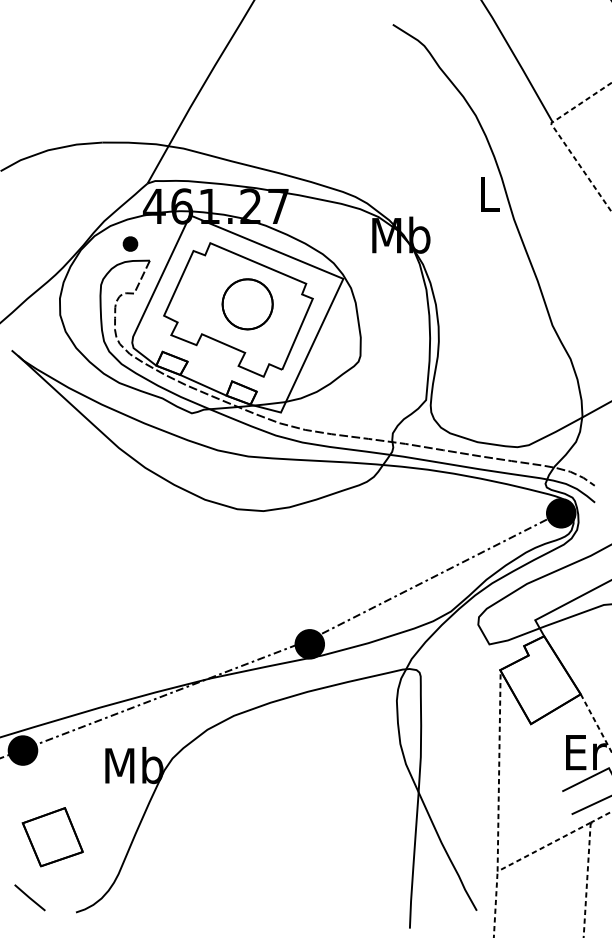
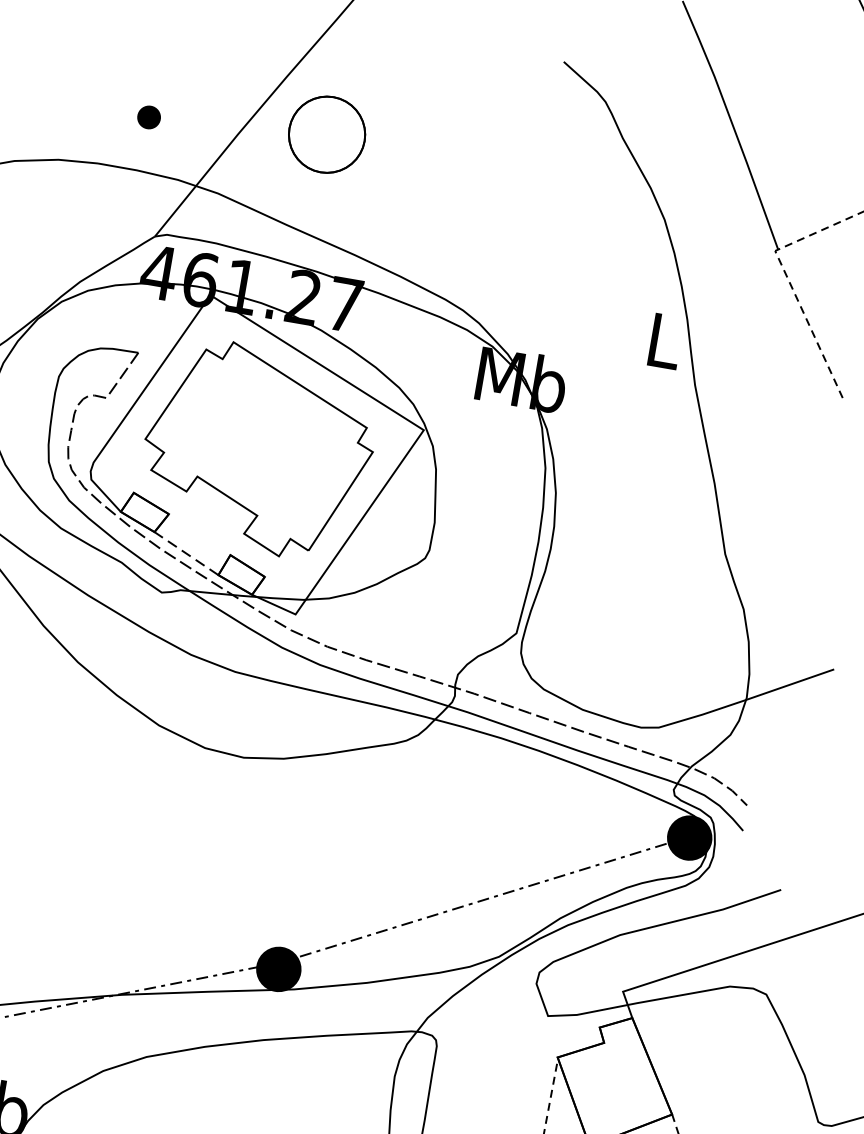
part: (130, 243) -> (149, 116), moved
part: (247, 304) -> (326, 134), moved
line: (203, 385) -> (186, 553), solid -> dashed

